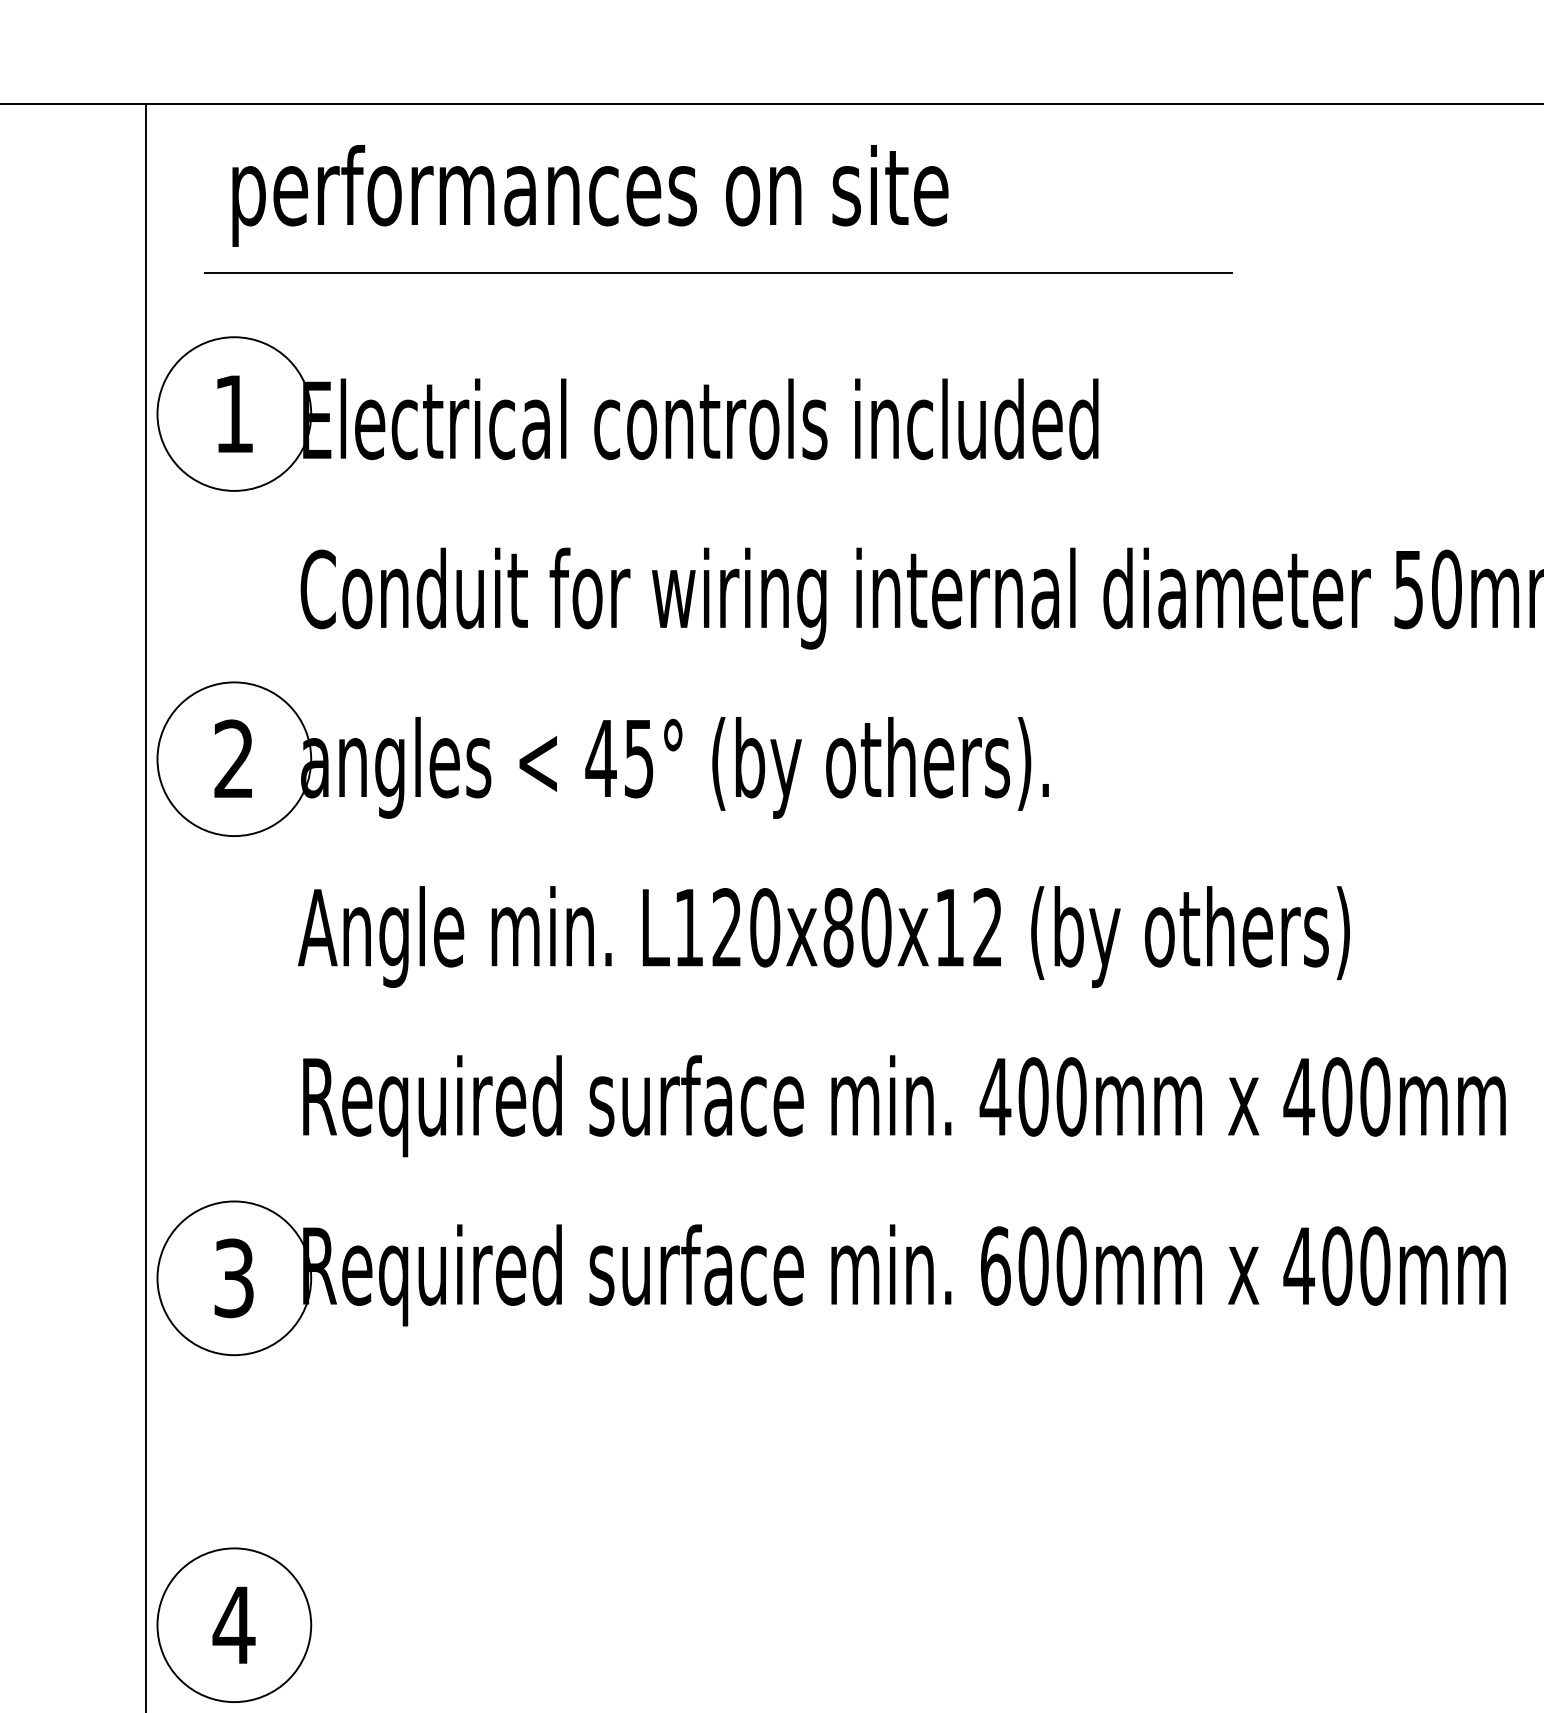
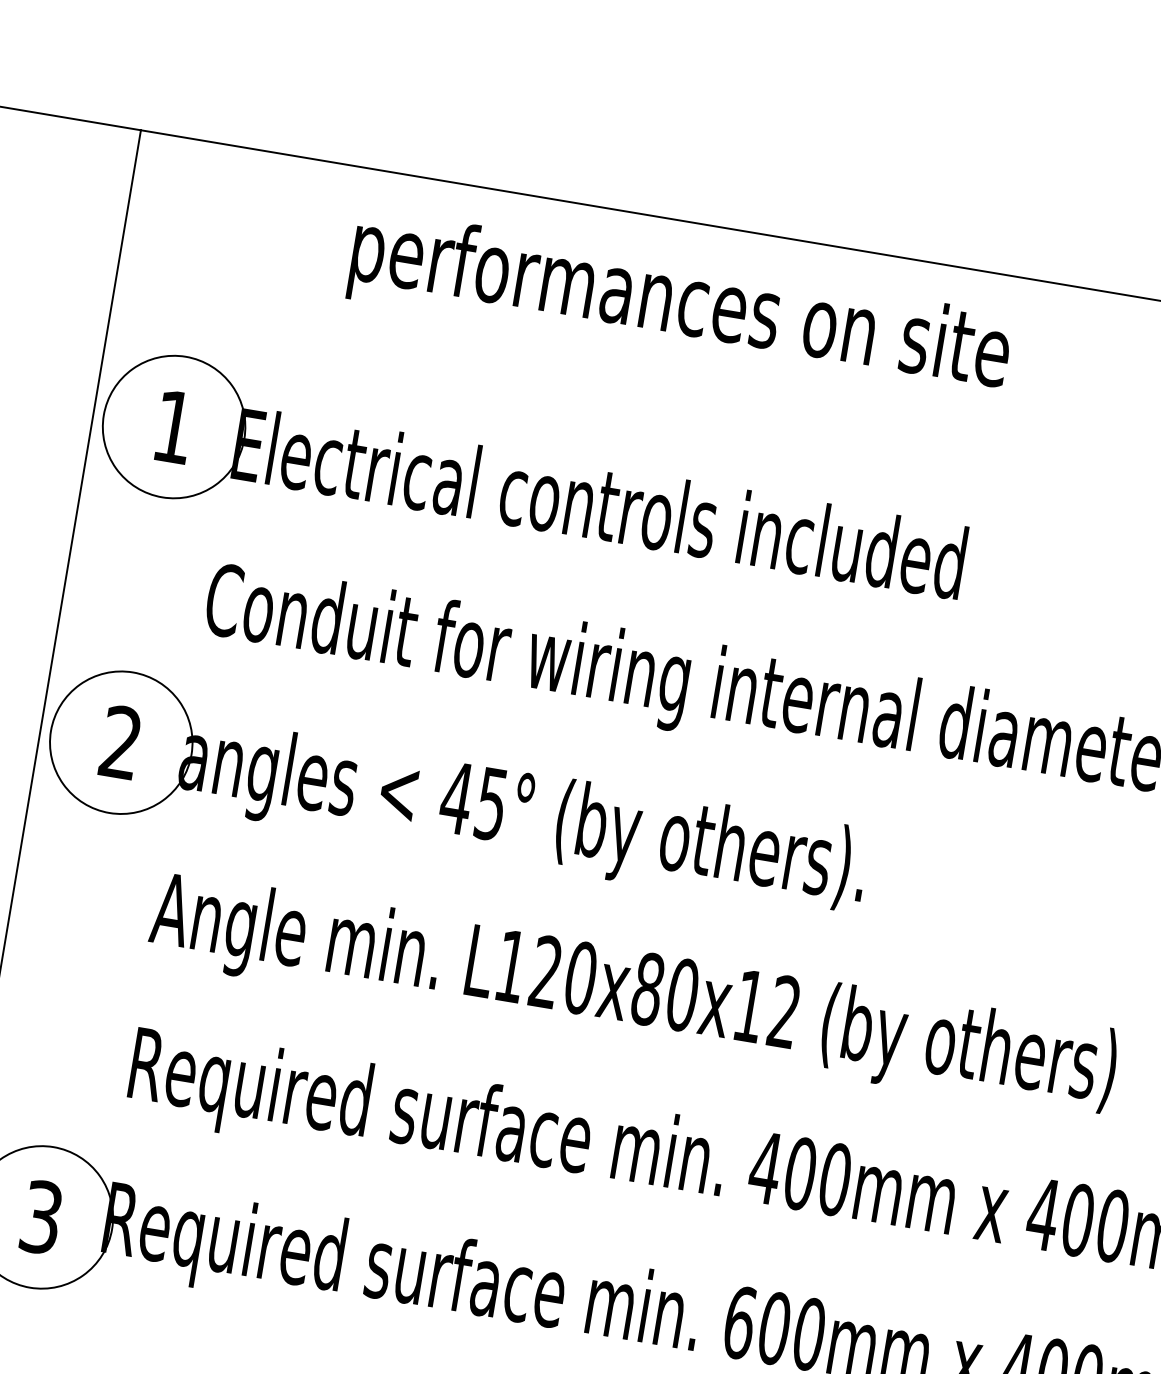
text: (590, 195) -> (680, 306), moved
line: (718, 273) -> (638, 372), removed

